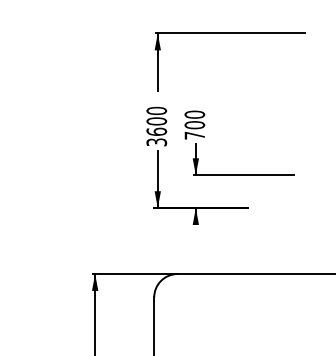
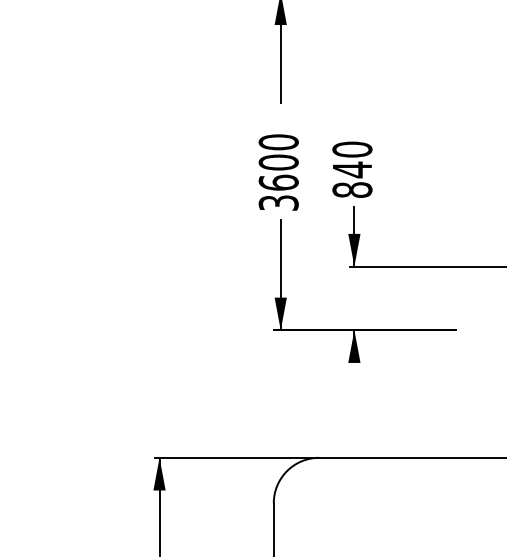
text: (194, 129) -> (351, 178), 700 -> 840

